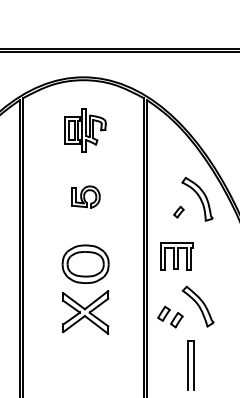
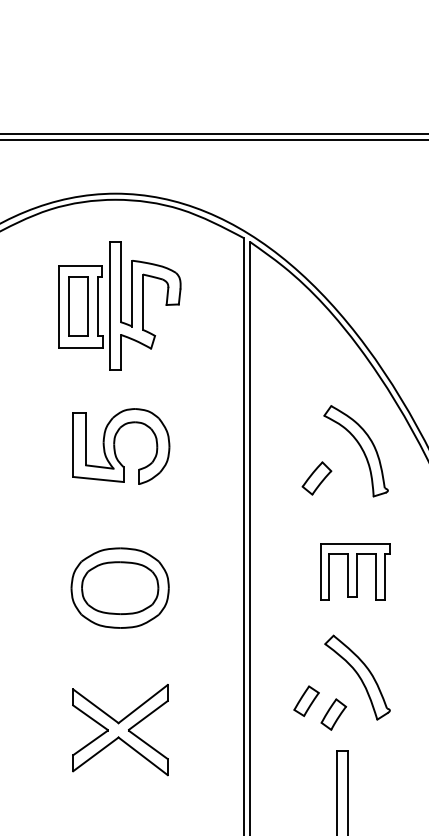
part: (85, 130) -> (119, 305), size x1.43
part: (85, 196) -> (119, 445), size x1.67
part: (178, 211) -> (316, 476), size x1.43
part: (176, 256) -> (354, 571), moved
part: (85, 312) -> (119, 730), moved
part: (170, 316) -> (320, 706), moved

